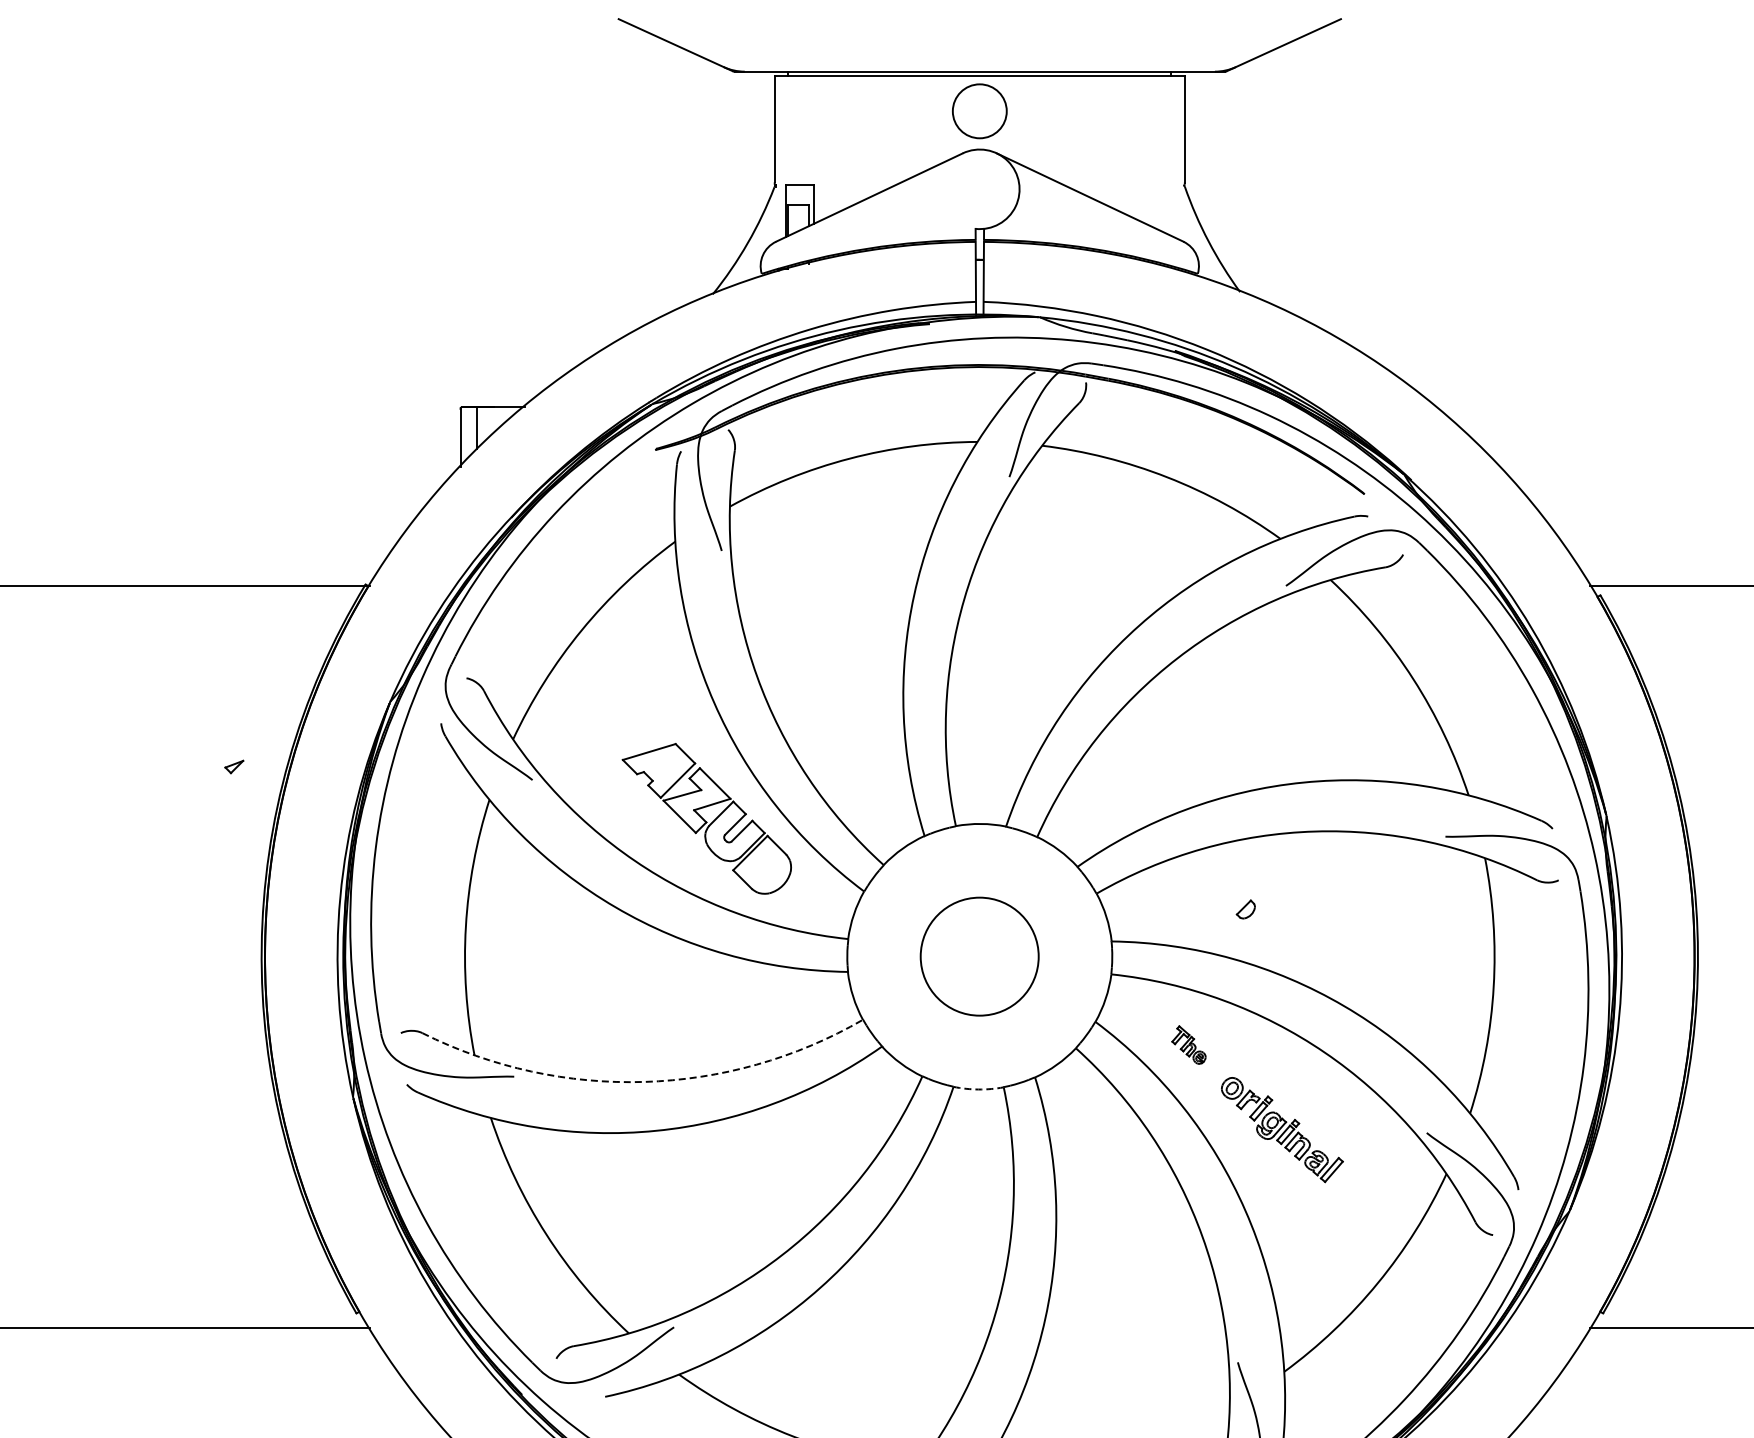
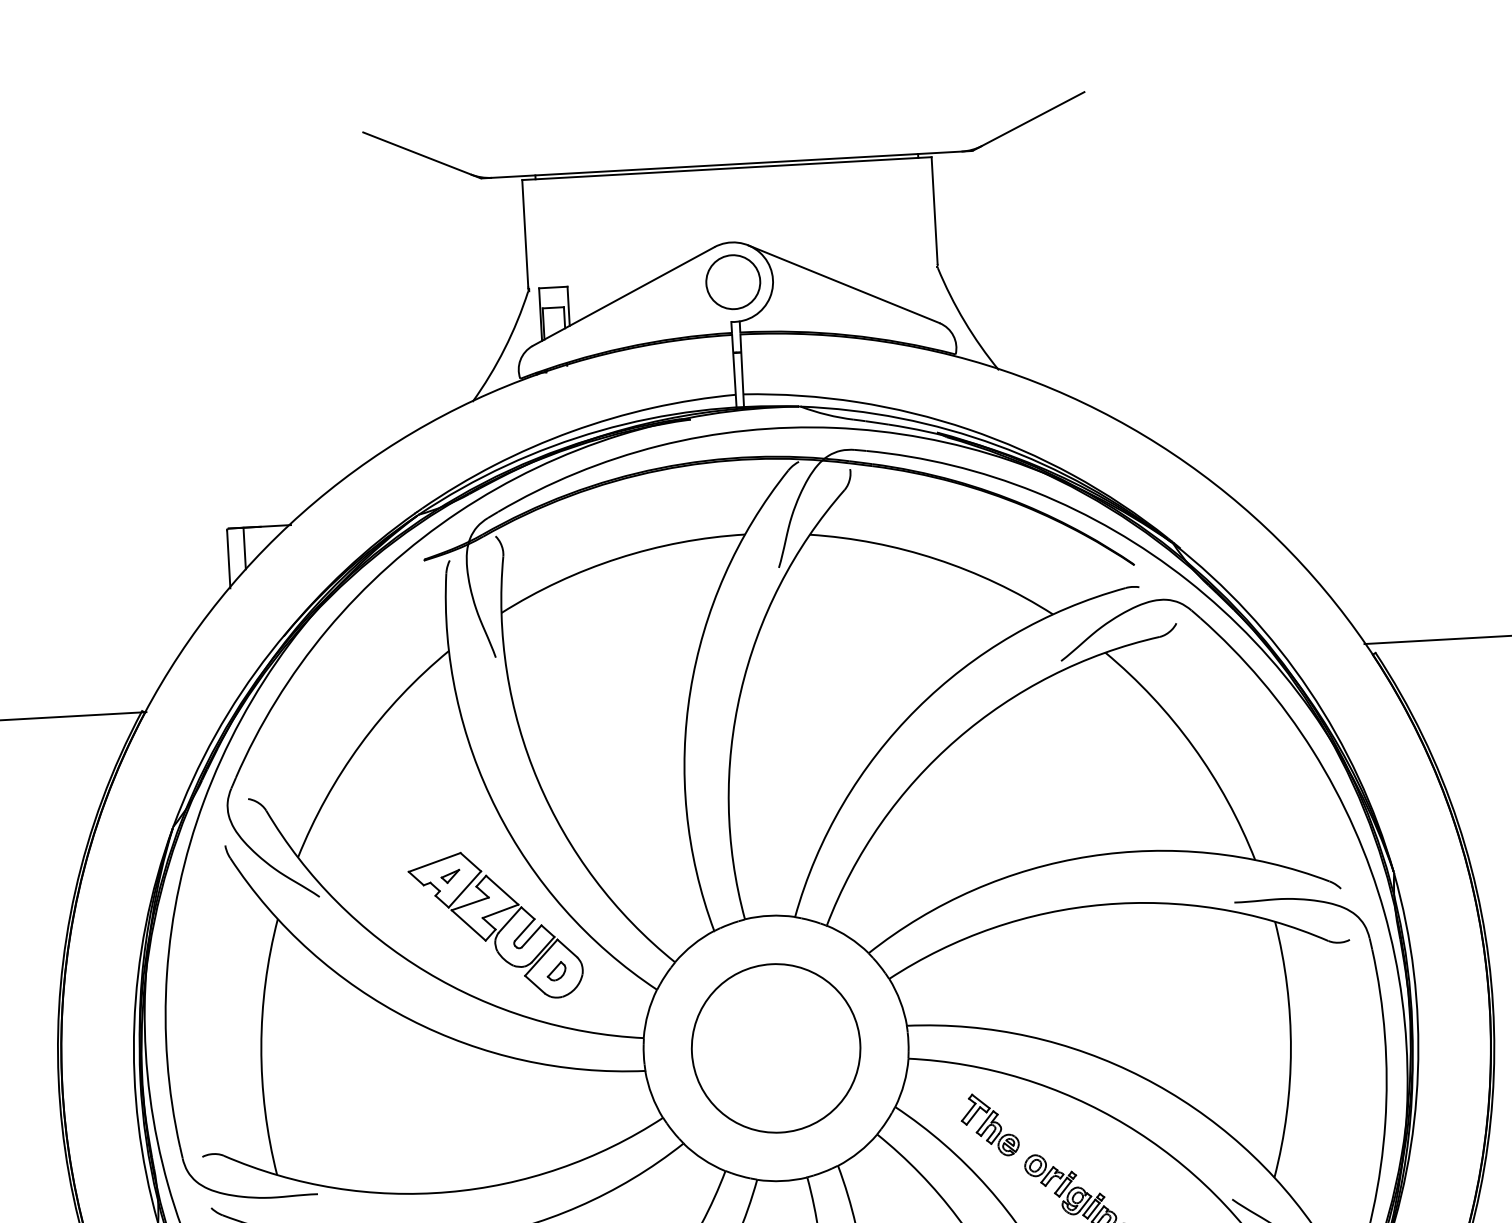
circle: (979, 111) -> (733, 282), moved
part: (234, 766) -> (450, 876), moved
part: (1245, 909) -> (556, 971), moved
circle: (979, 956) -> (775, 1048), size x1.43
part: (1188, 1044) -> (989, 1124), size x1.67
arc: (644, 1081) -> (448, 1191), dashed -> solid
arc: (978, 1089) -> (782, 1181), dashed -> solid

